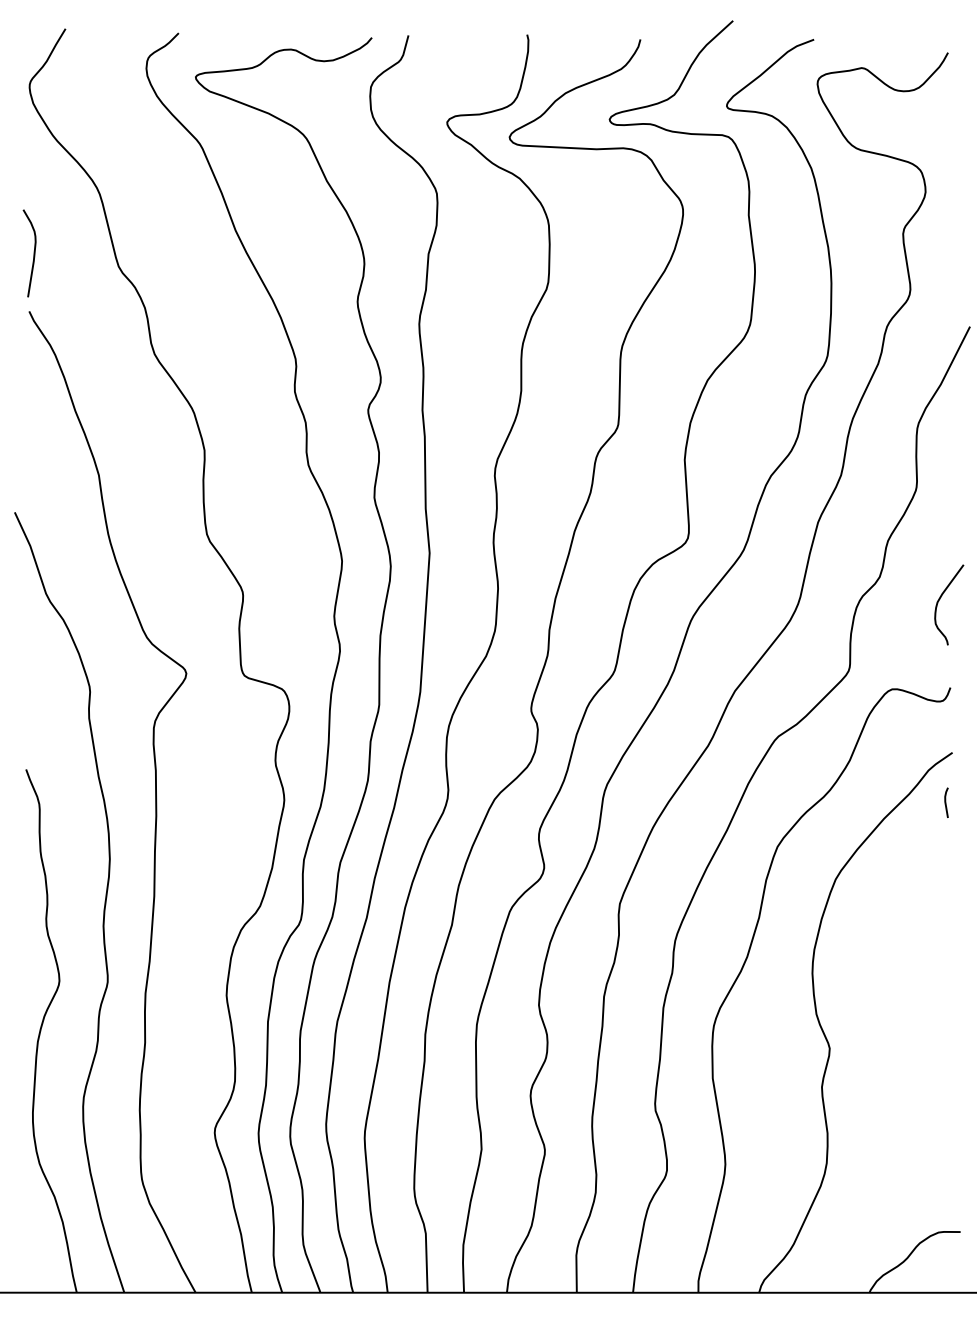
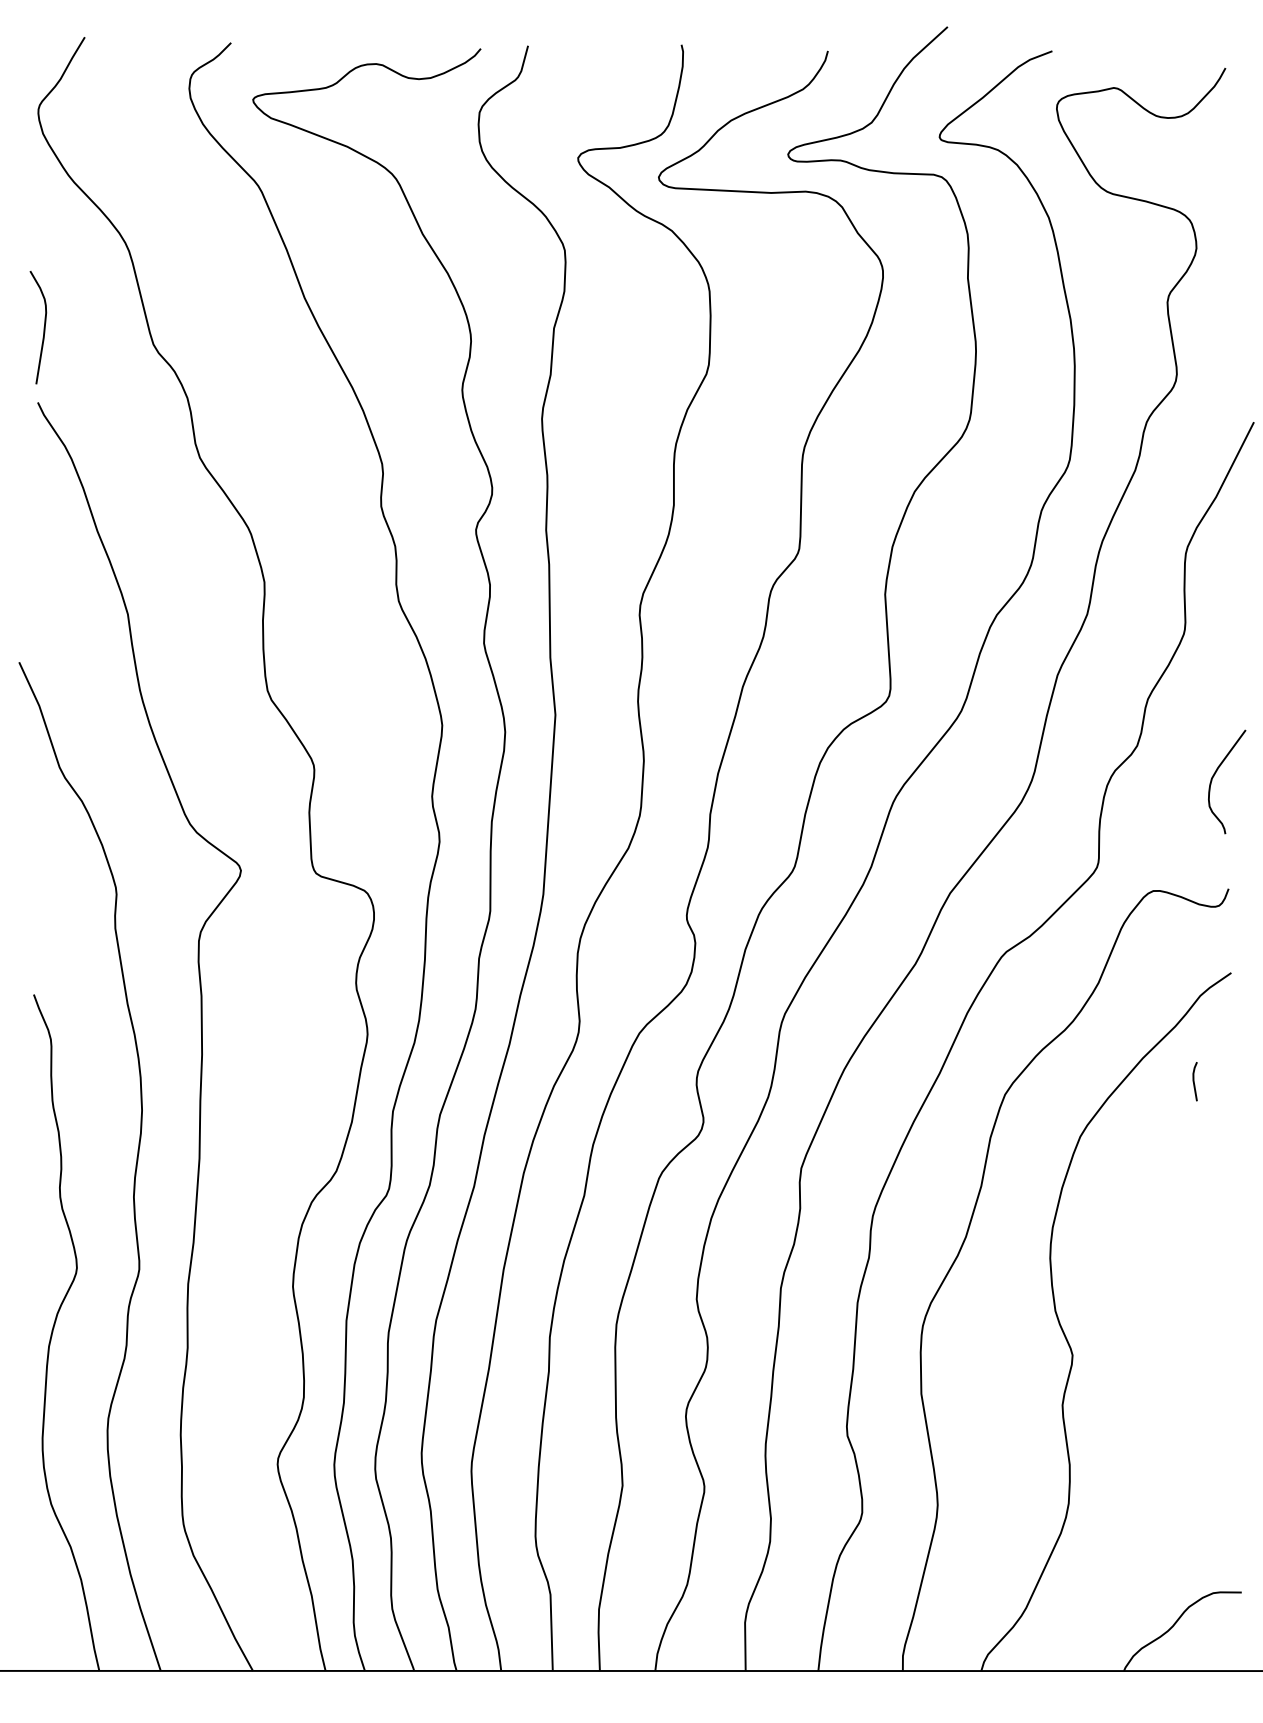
line: (946, 802) -> (1195, 1081), moved

